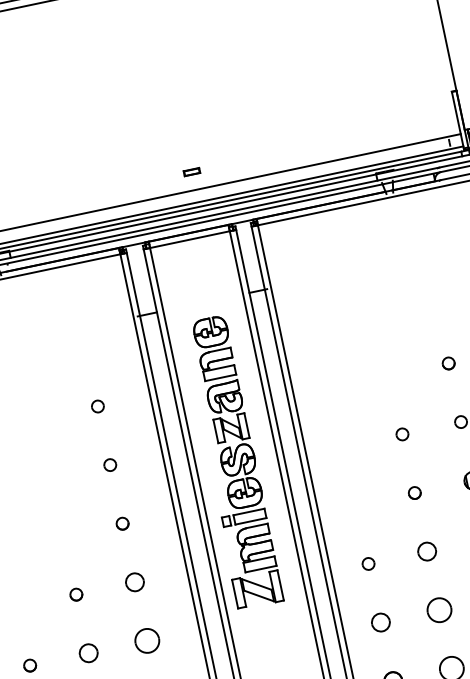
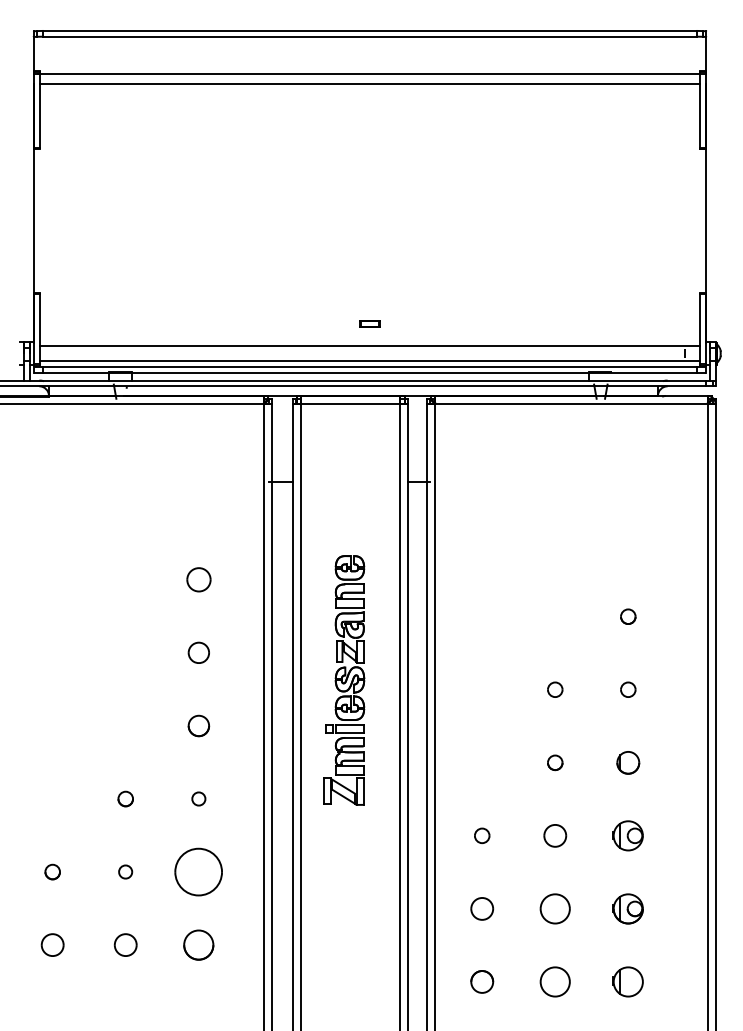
part: (97, 406) -> (198, 579), size x1.6
part: (231, 462) -> (343, 680), size x0.7
part: (109, 464) -> (198, 652), size x1.4
part: (122, 523) -> (198, 725), size x1.4
part: (134, 581) -> (198, 798), size x0.6
part: (146, 640) -> (198, 871), size x1.6
part: (88, 652) -> (125, 871), size x0.6

